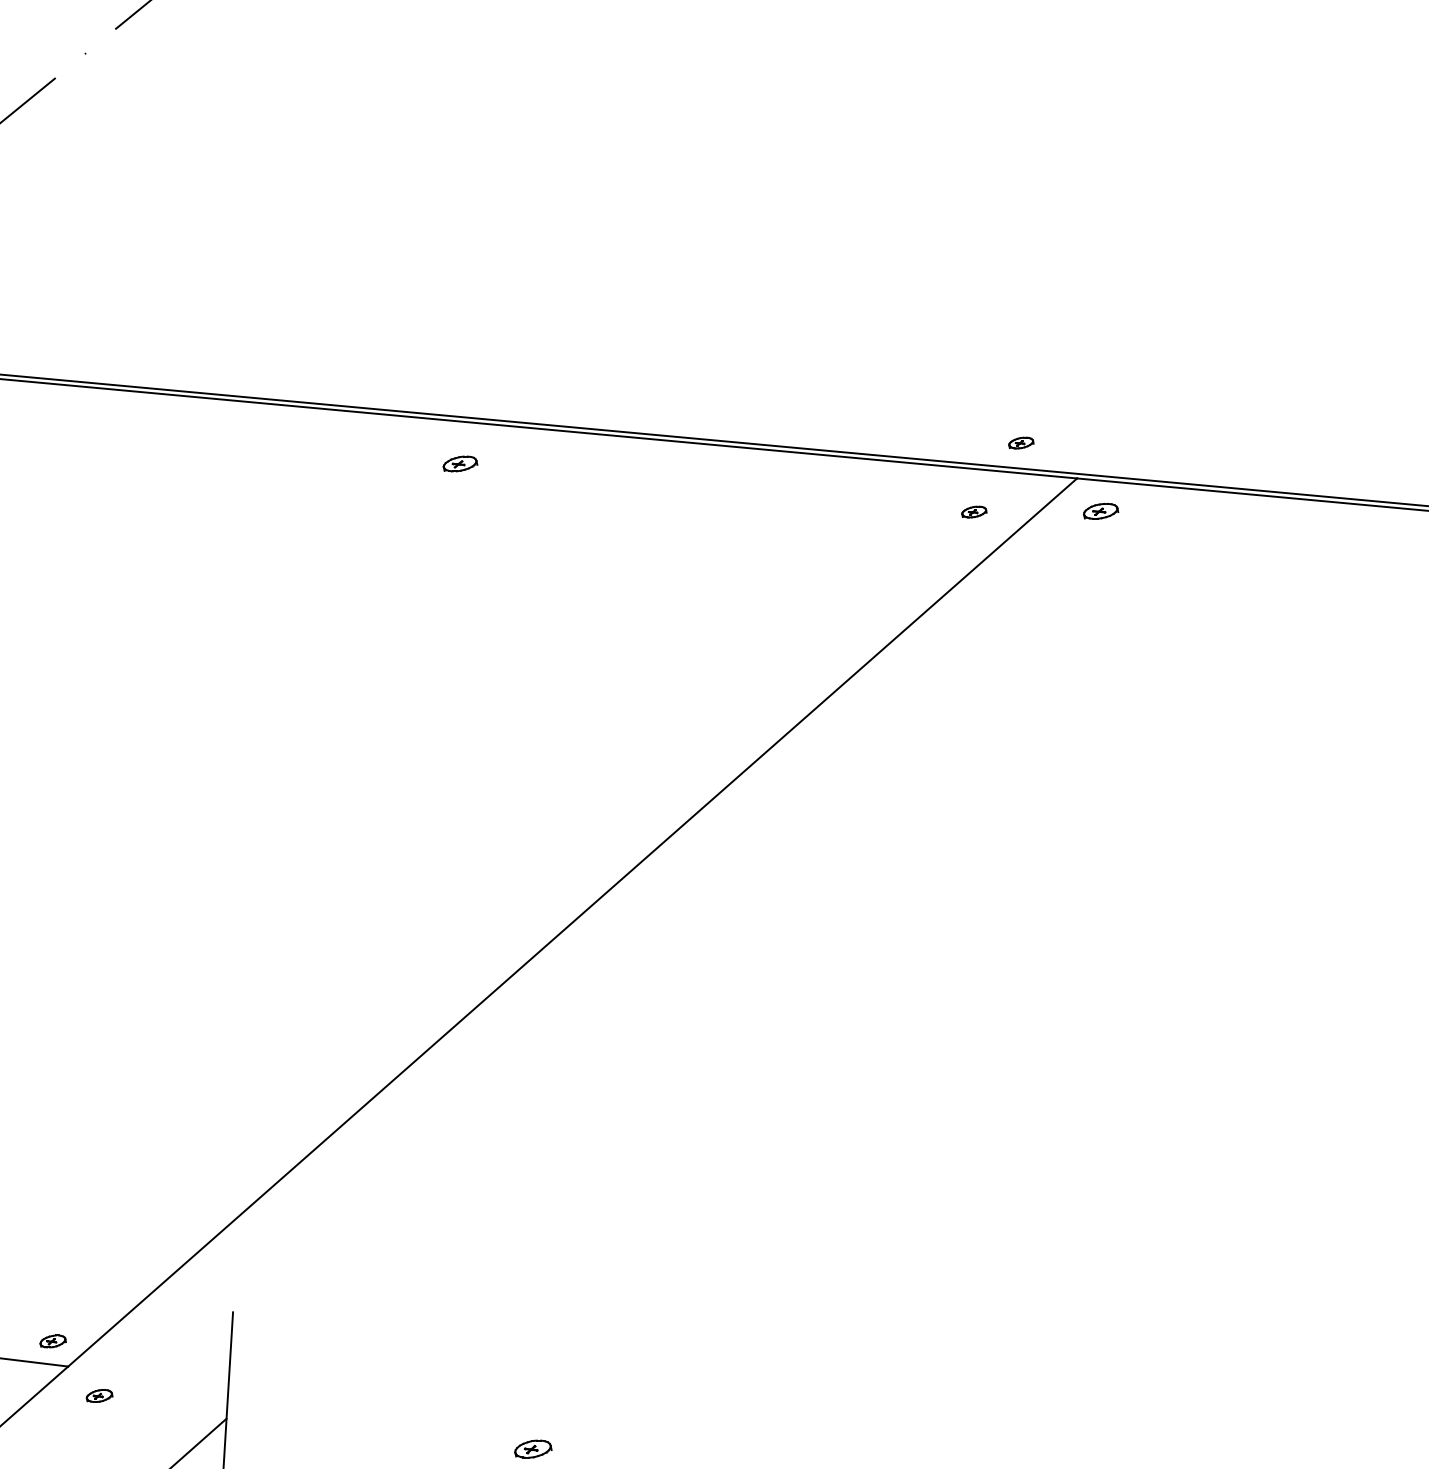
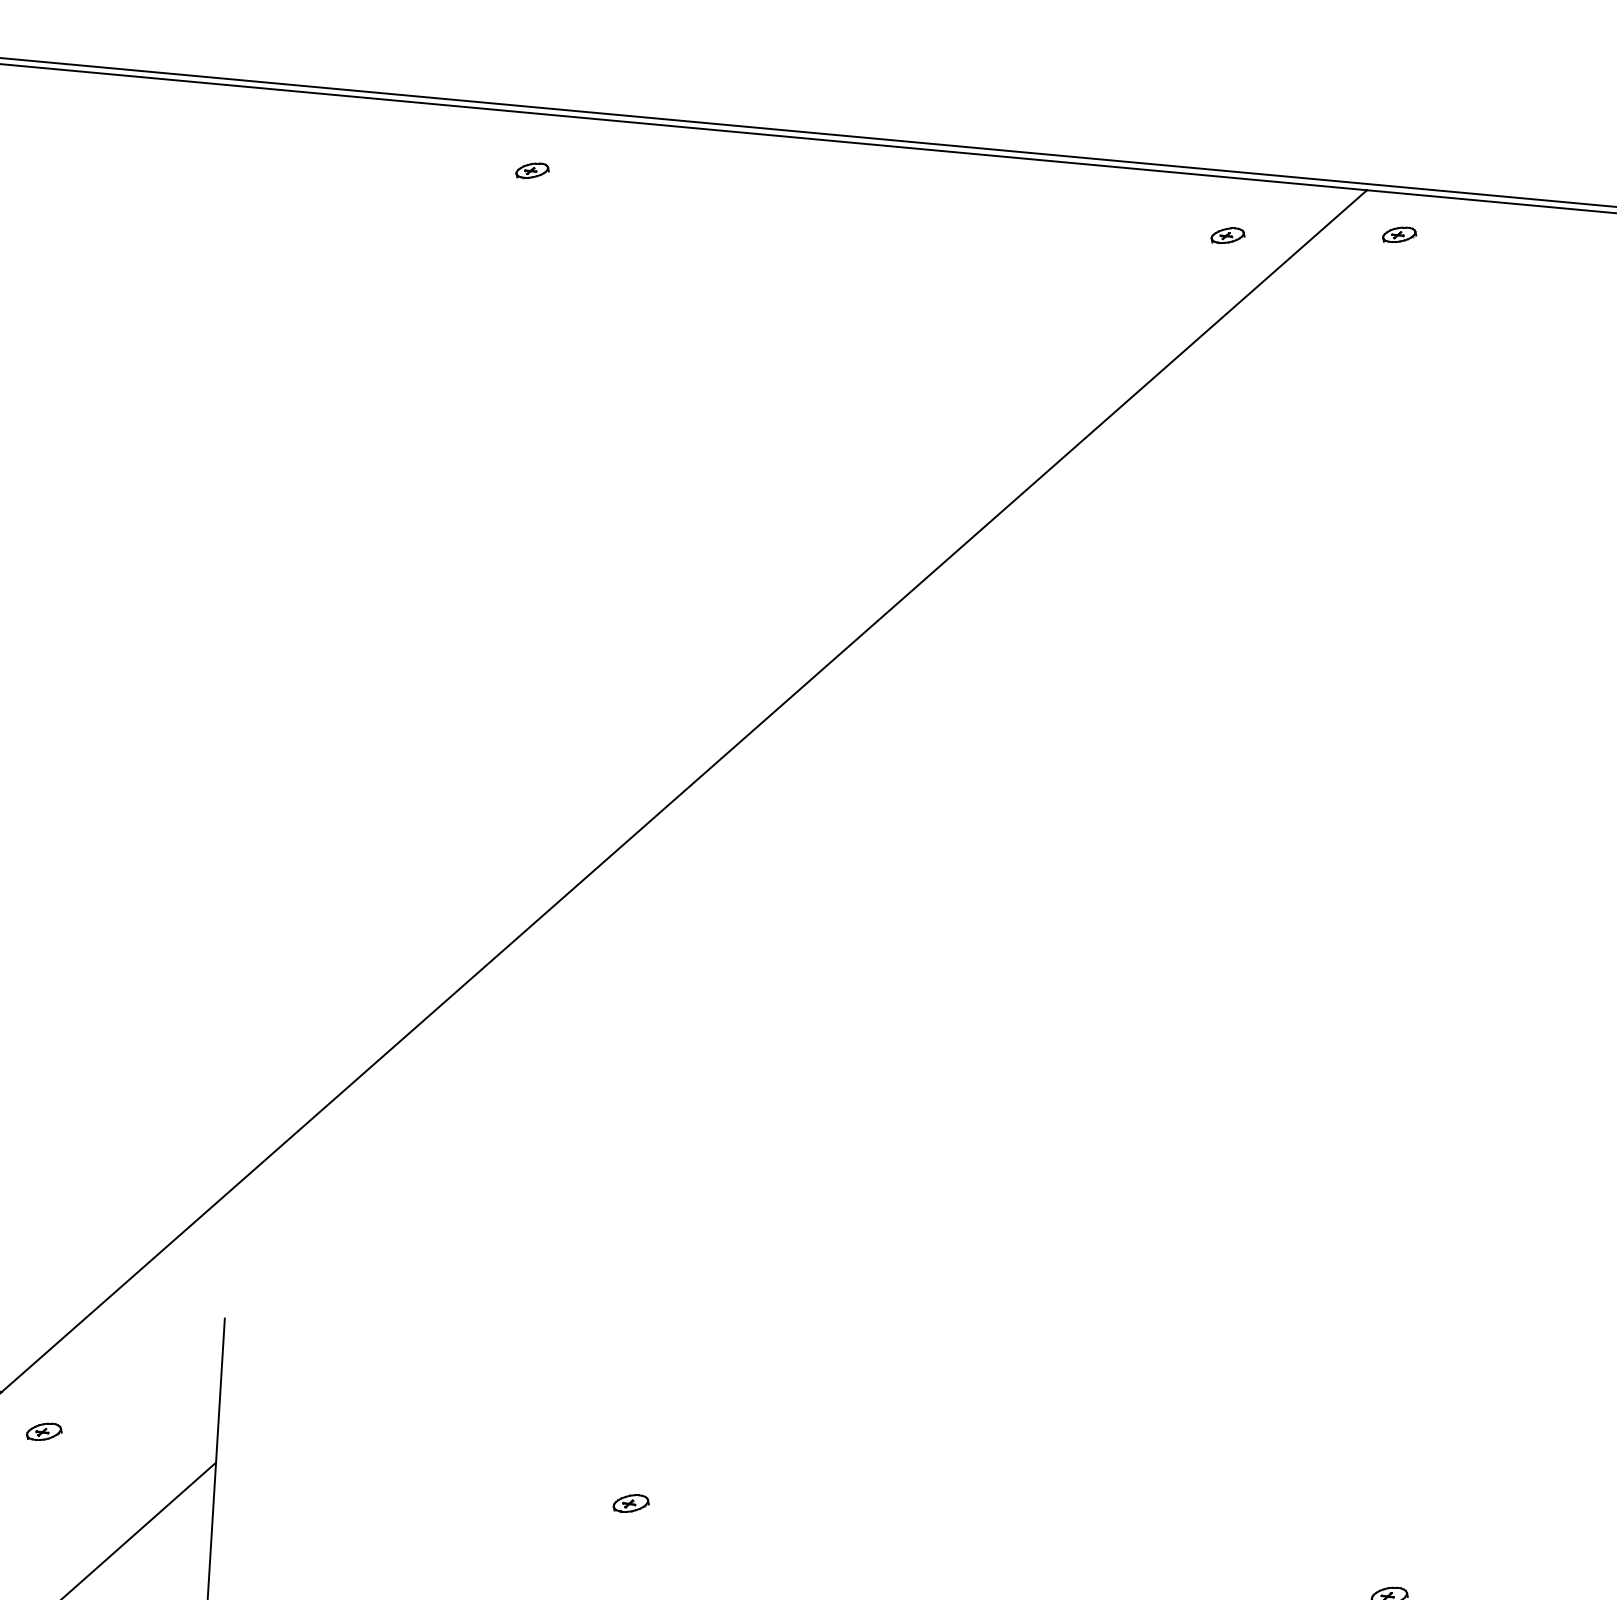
part: (1021, 442) -> (1291, 141), removed
part: (460, 463) -> (532, 170), size x0.71
part: (1101, 511) -> (1400, 234), size x0.71
part: (533, 1448) -> (631, 1502), size x0.71

